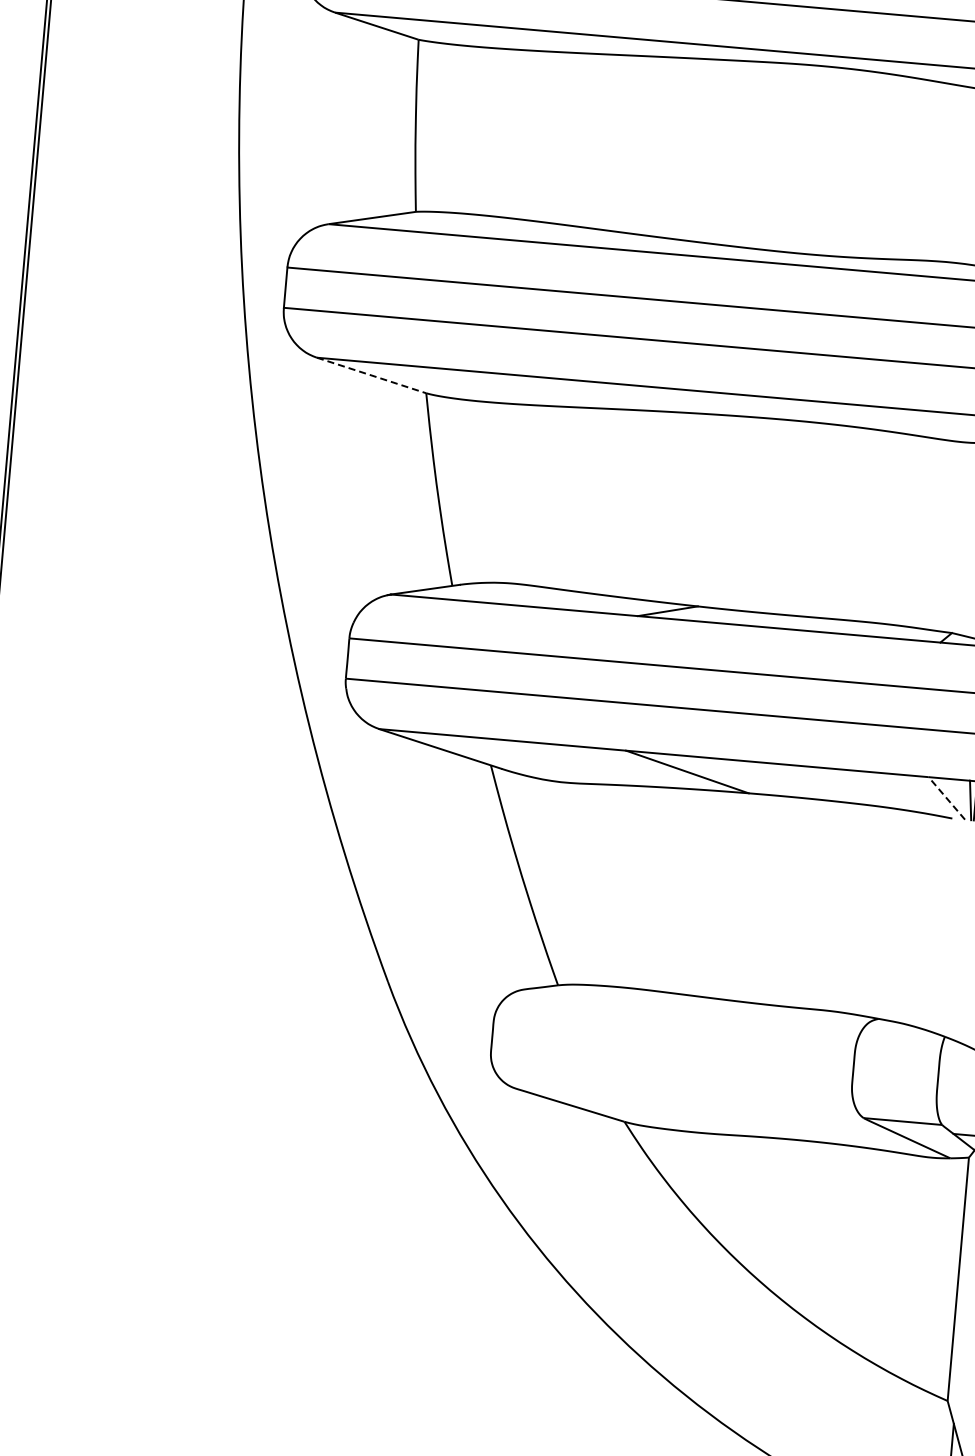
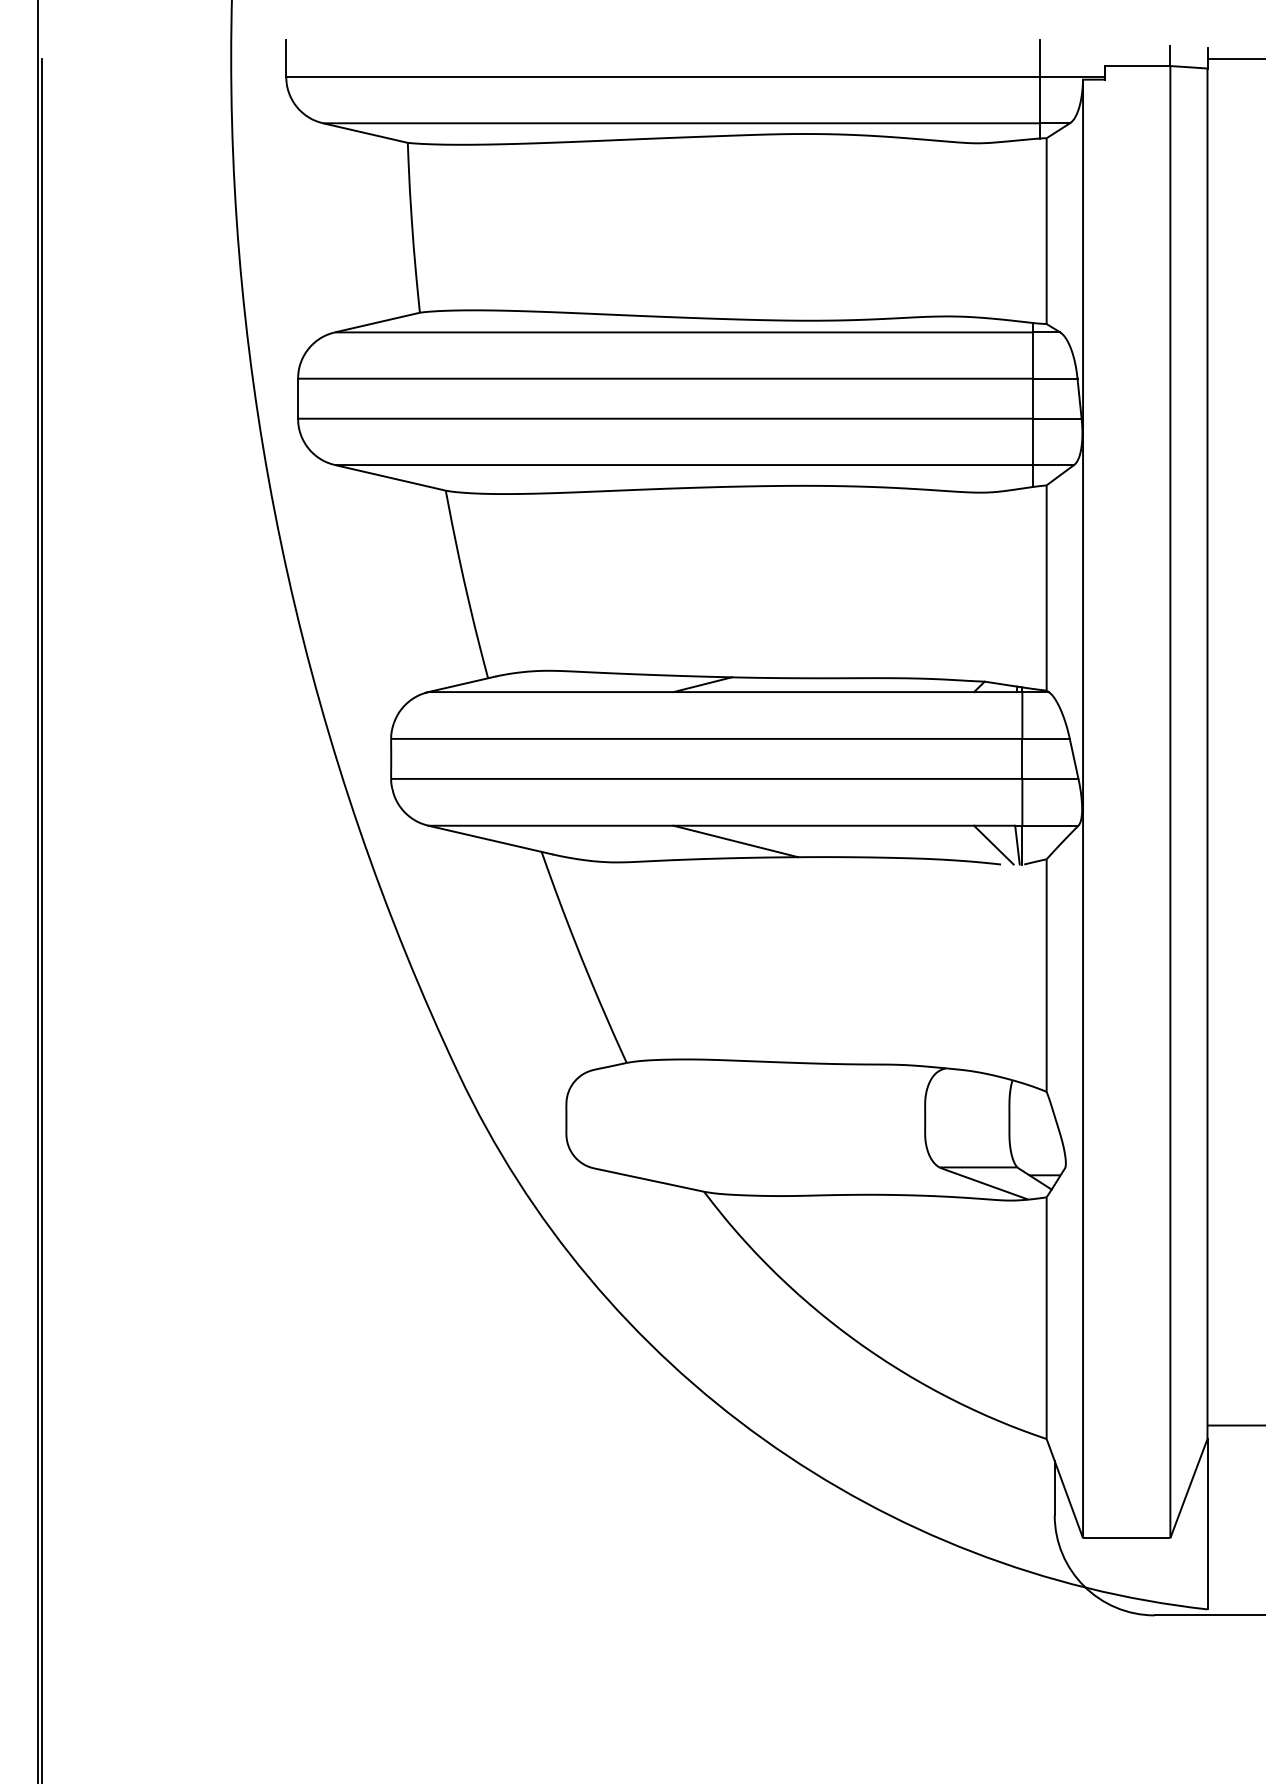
line: (371, 375) -> (390, 477), dashed -> solid
line: (946, 798) -> (993, 845), dashed -> solid

